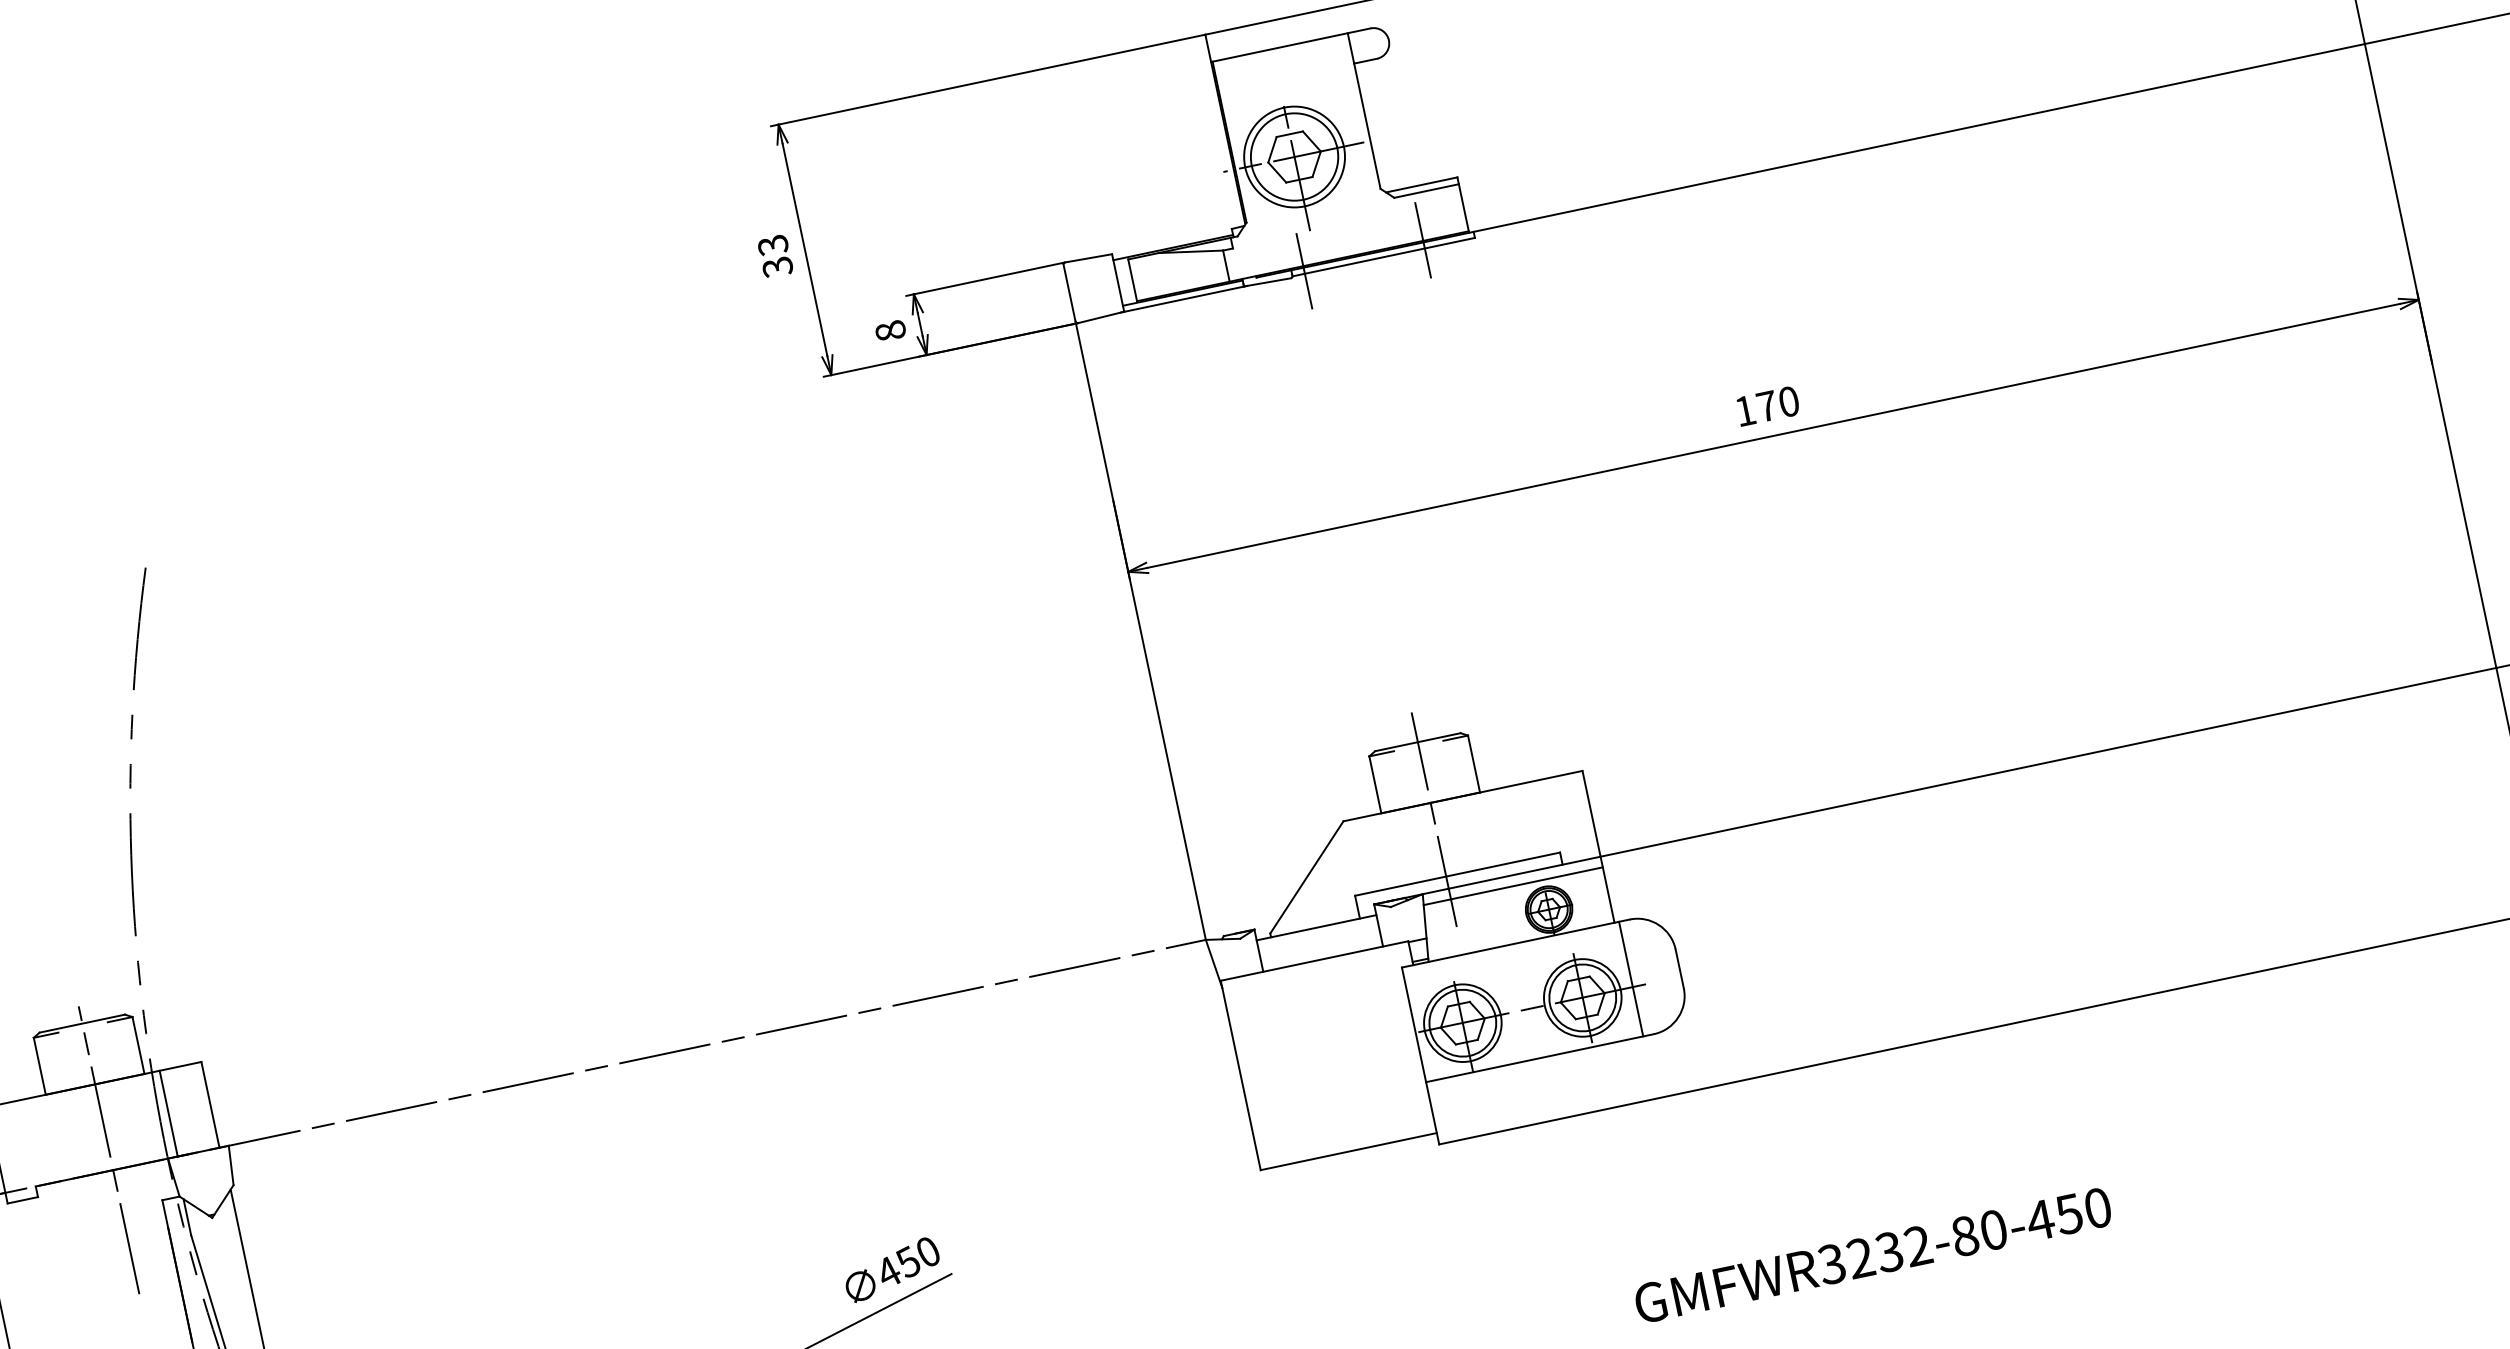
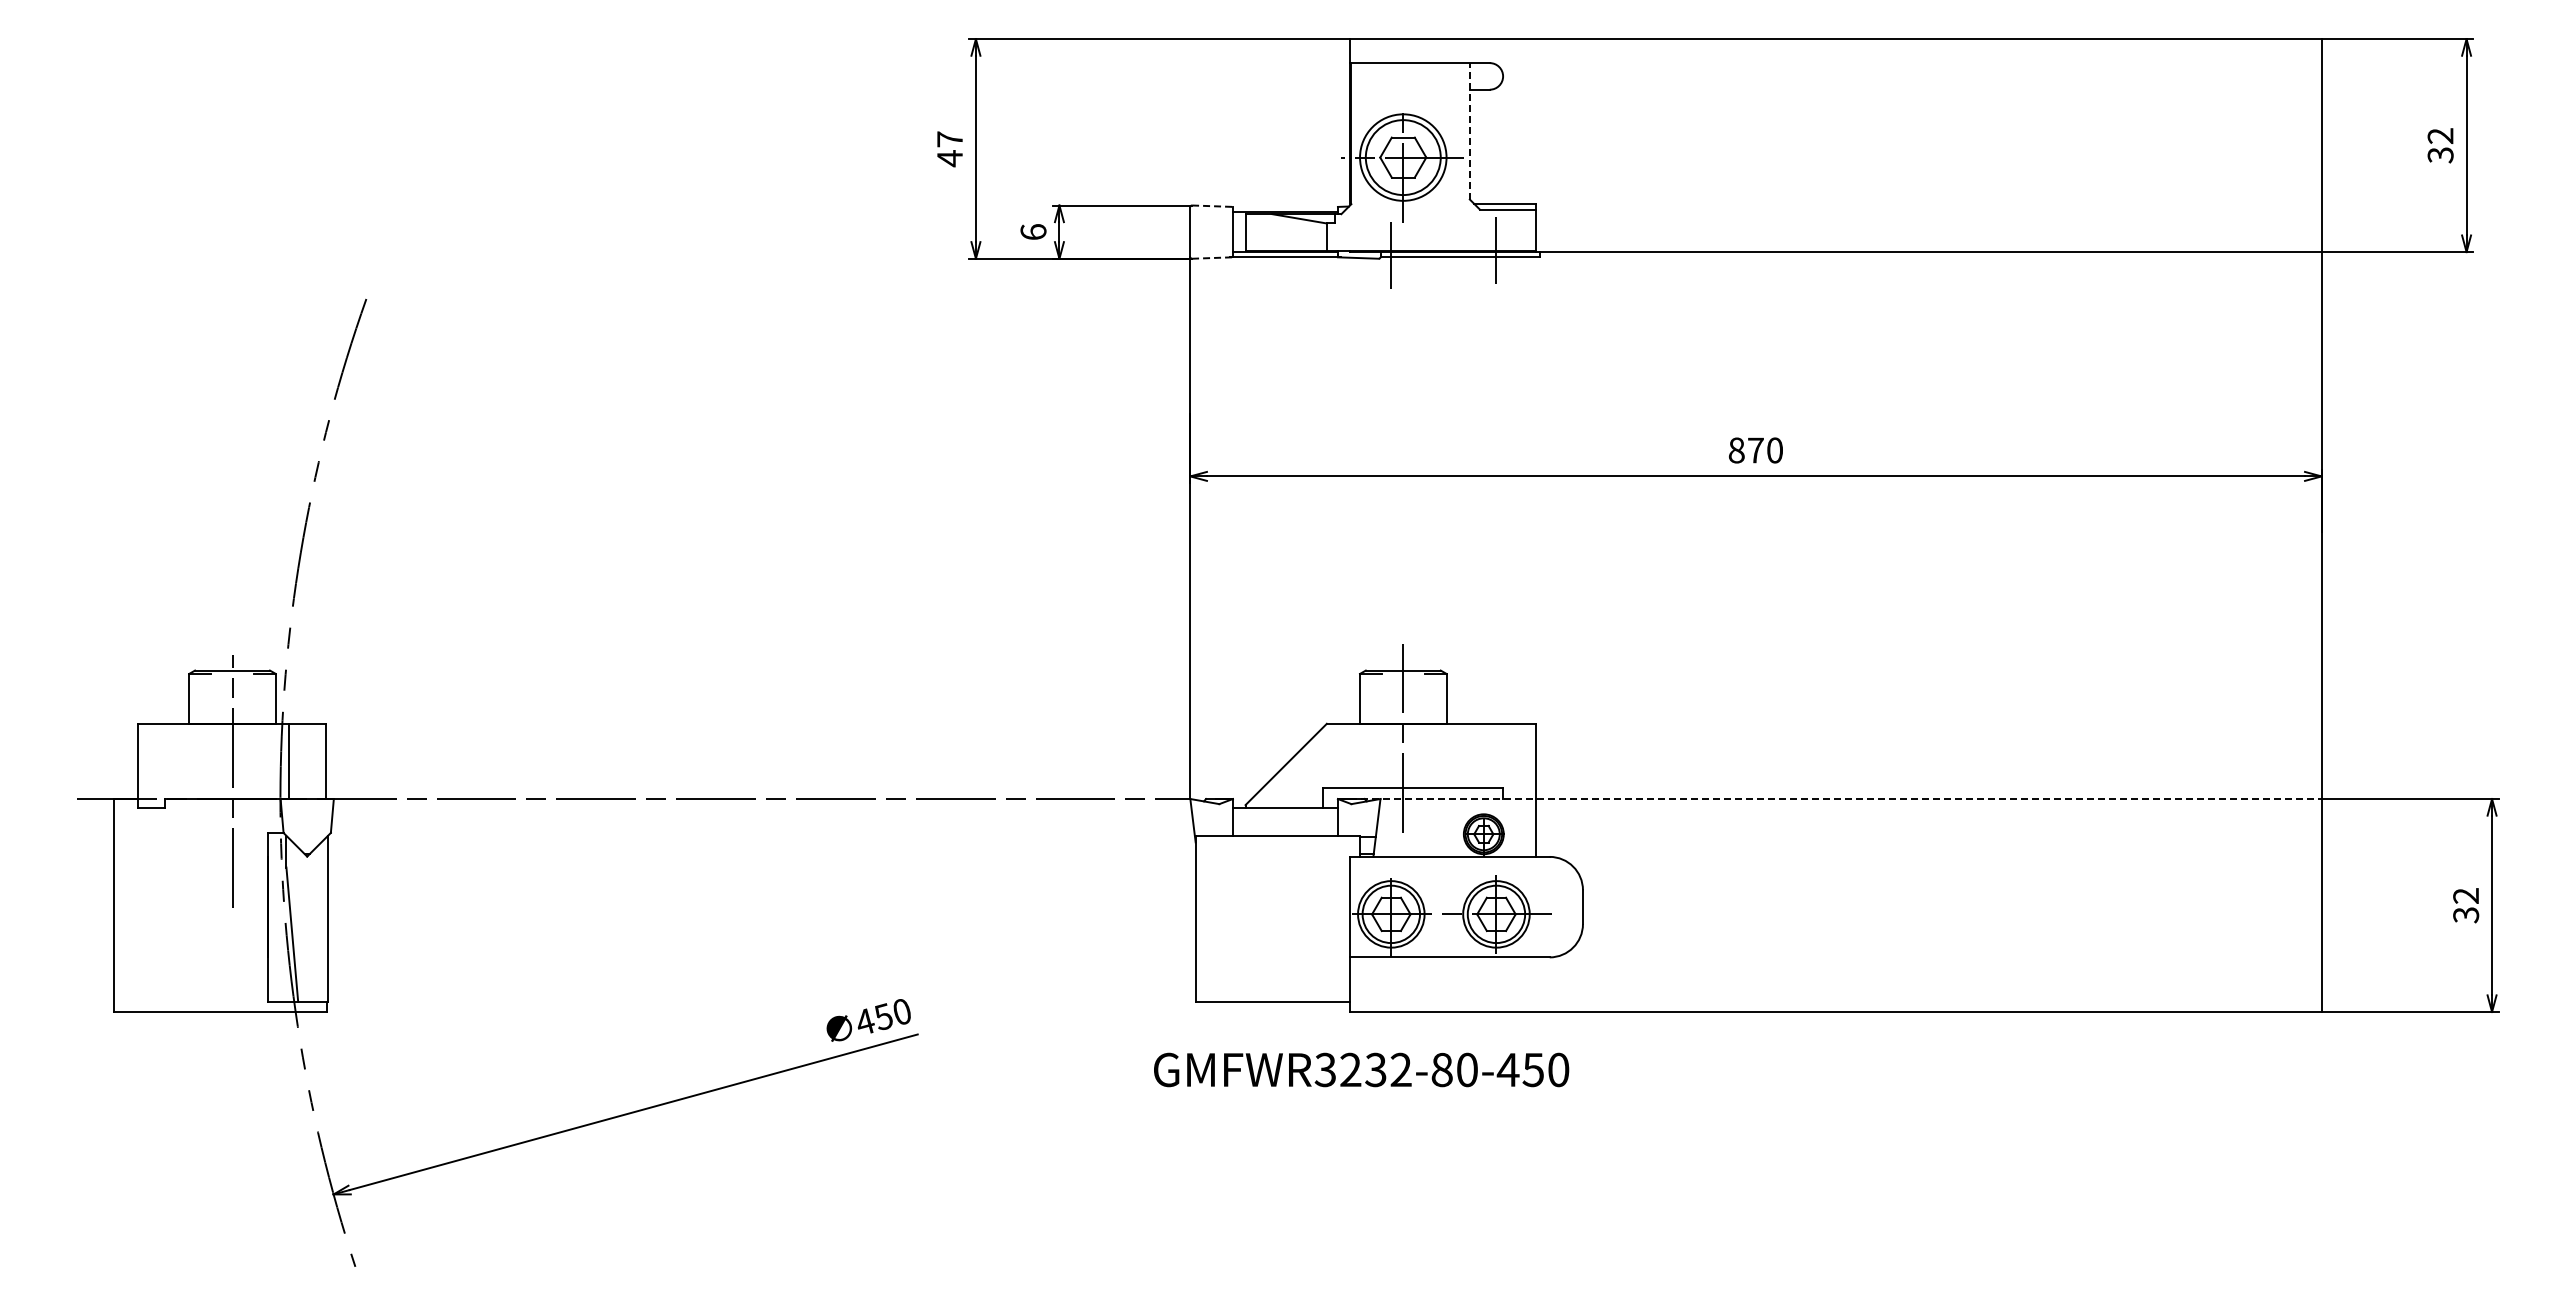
line: (1363, 110) -> (1469, 130), solid -> dashed
text: (776, 256) -> (950, 149), 33 -> 47
line: (1089, 258) -> (1213, 206), solid -> dashed
line: (1102, 317) -> (1213, 258), solid -> dashed
text: (890, 330) -> (1033, 231), 8 -> 6
text: (1745, 411) -> (1736, 450), 170 -> 870
line: (1941, 785) -> (1835, 799), solid -> dashed
line: (1512, 886) -> (1457, 808), removed
line: (1631, 978) -> (1540, 906), removed
text: (1872, 1255) -> (1361, 1069), moved

